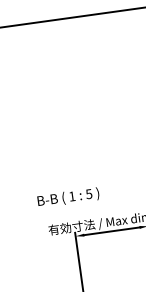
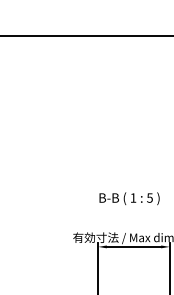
text: (68, 197) -> (129, 198), moved

